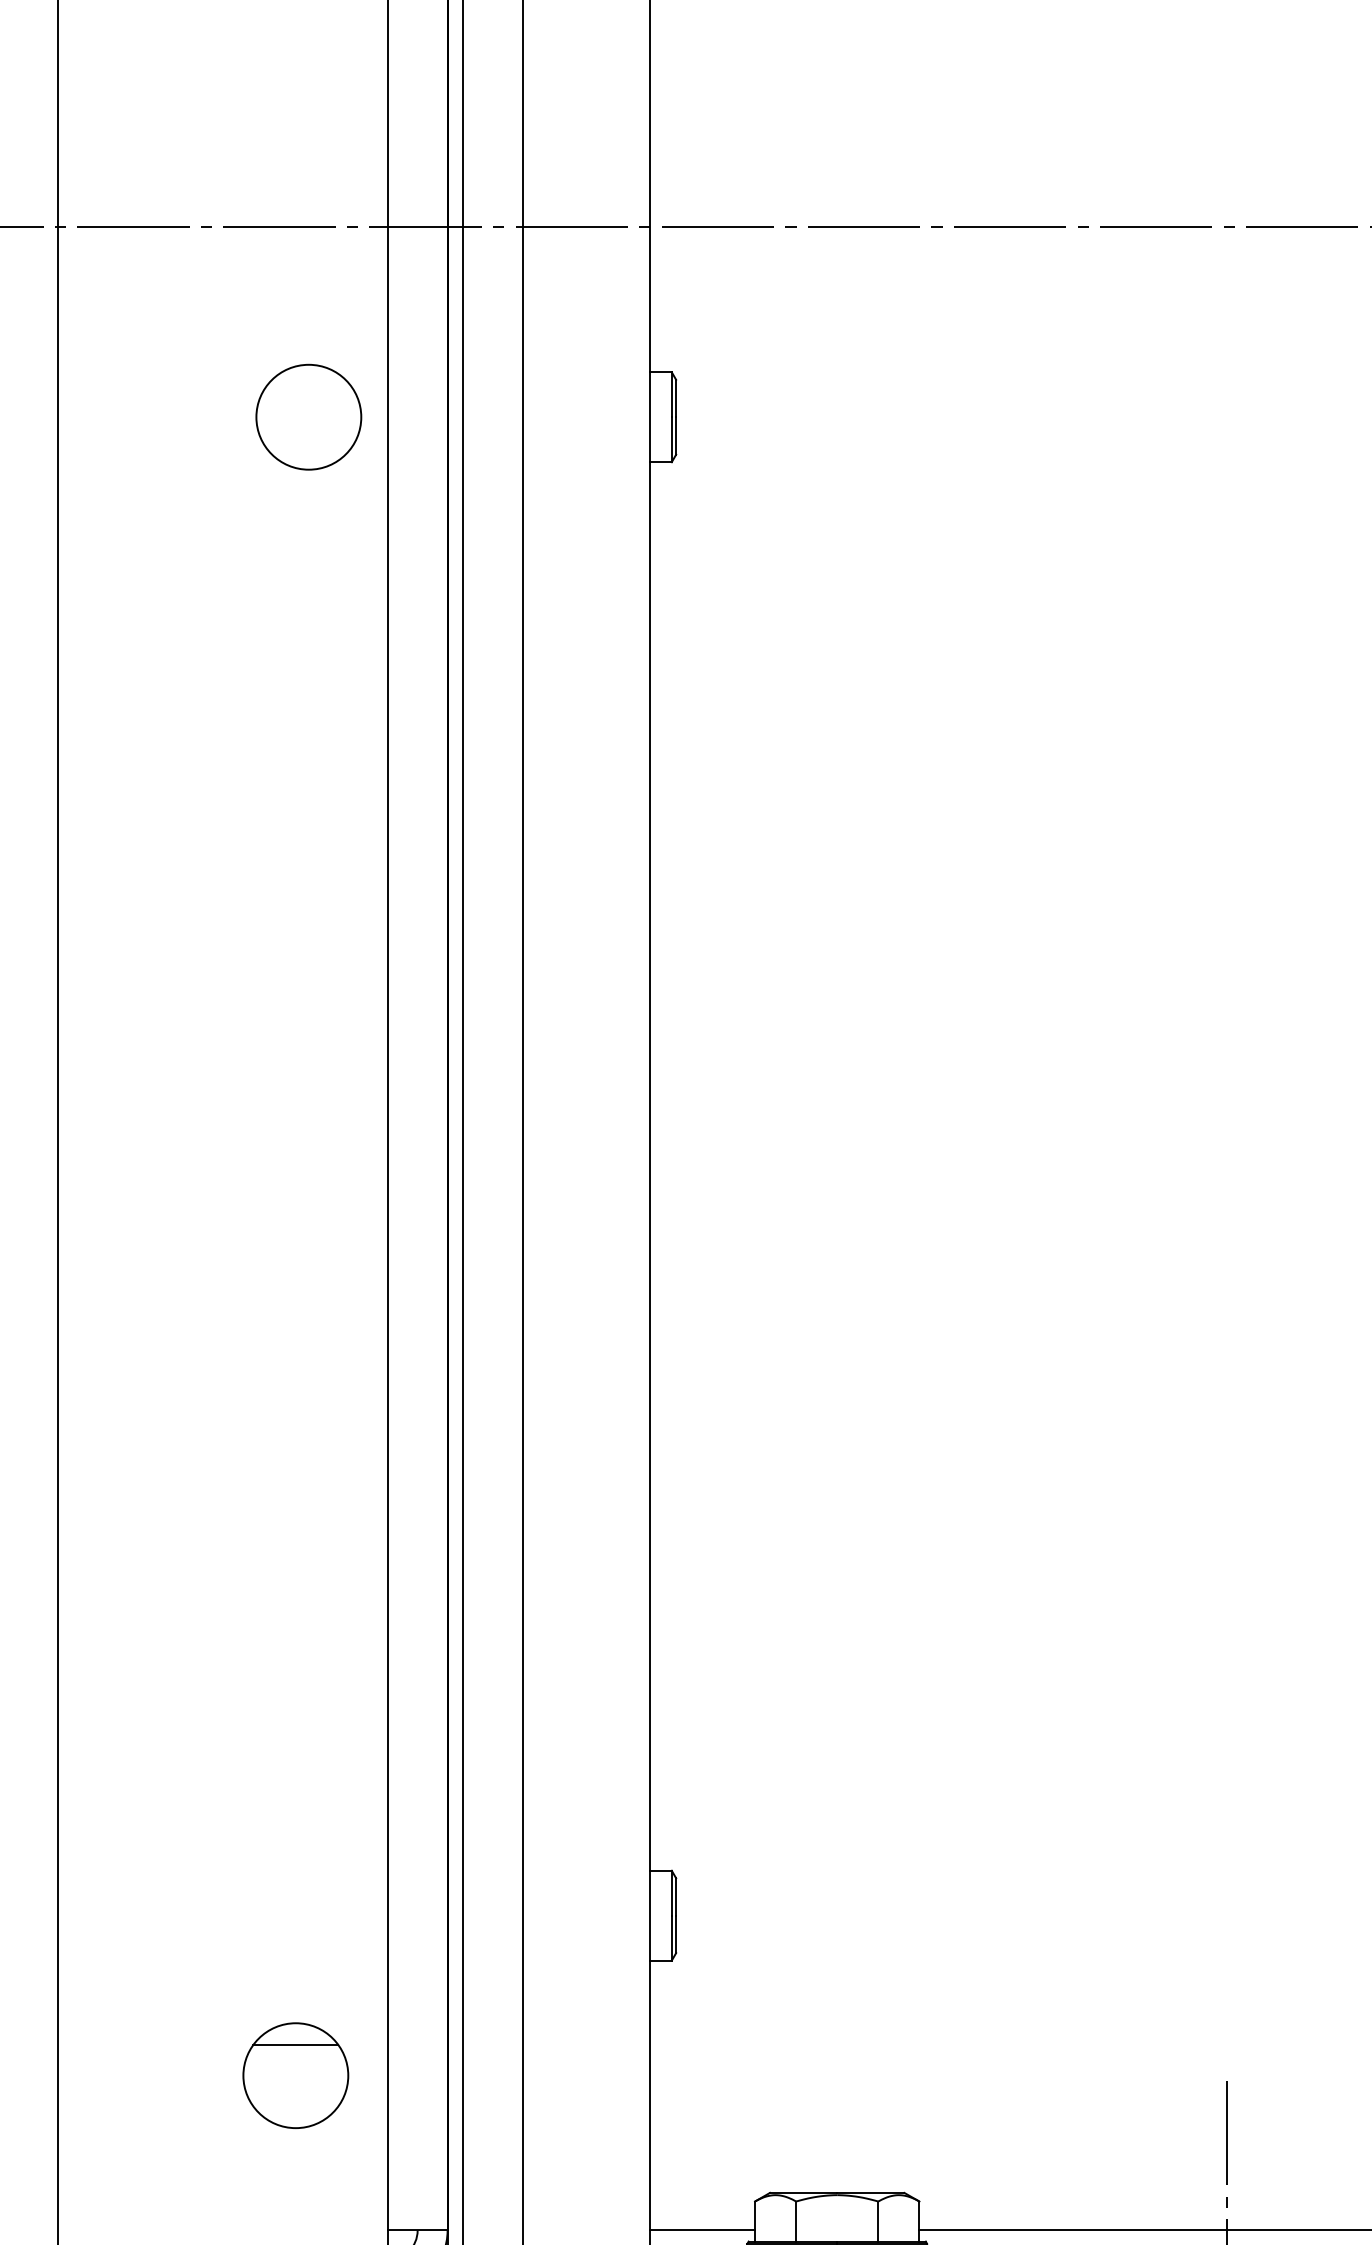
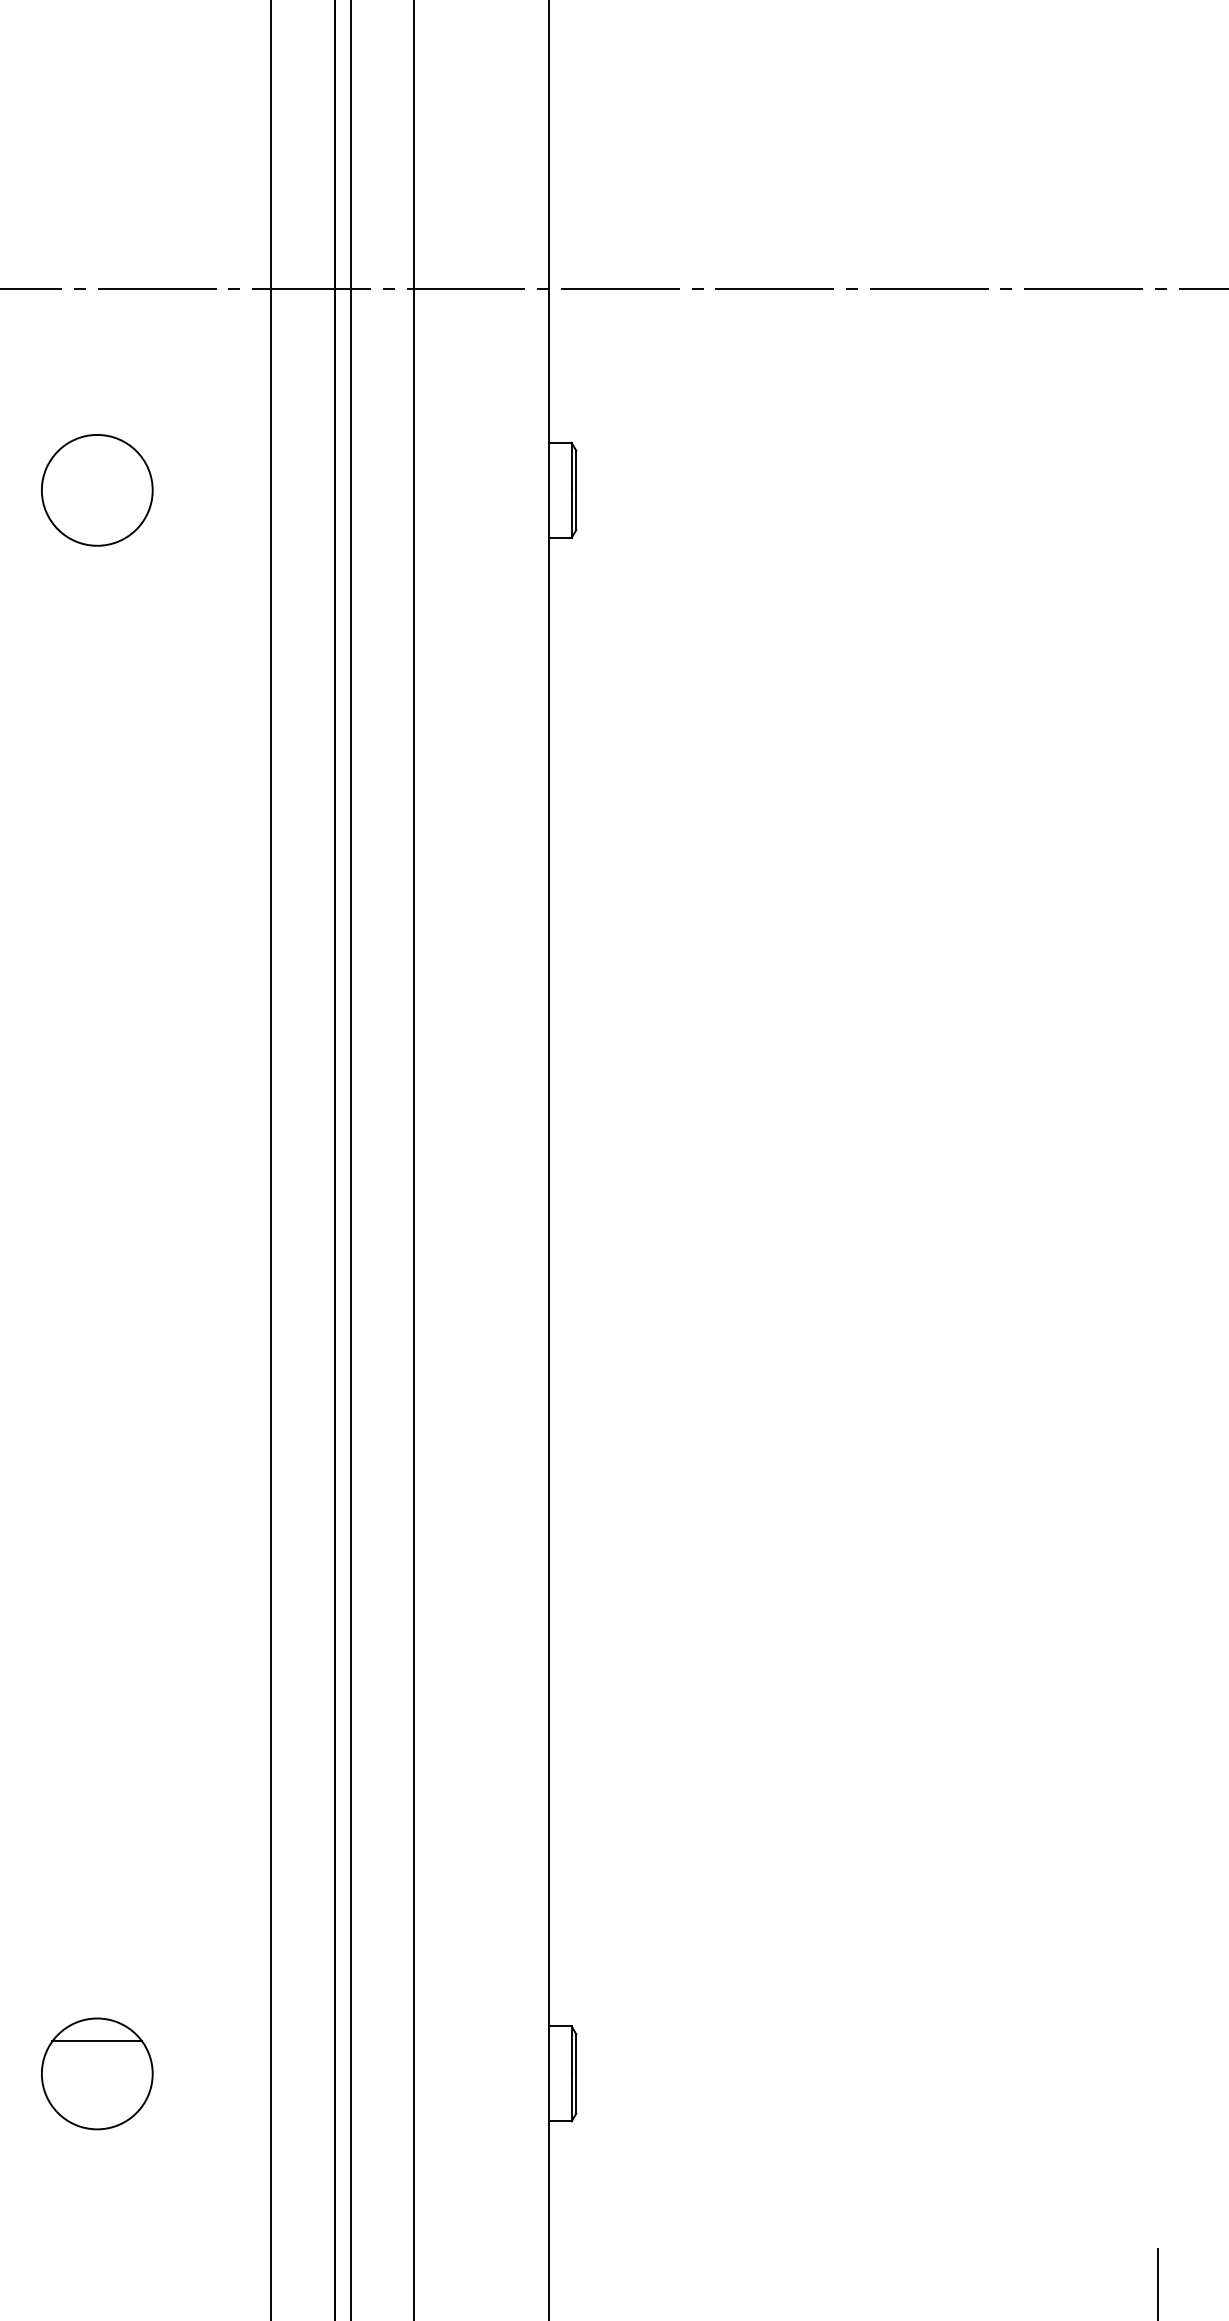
circle: (308, 416) -> (96, 489), moved
part: (295, 2075) -> (96, 2073), moved

